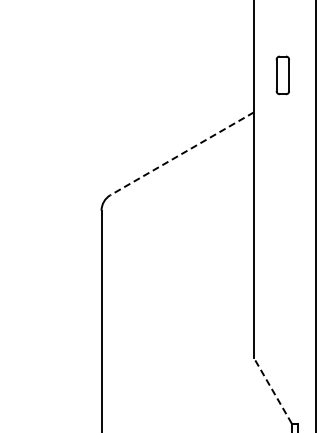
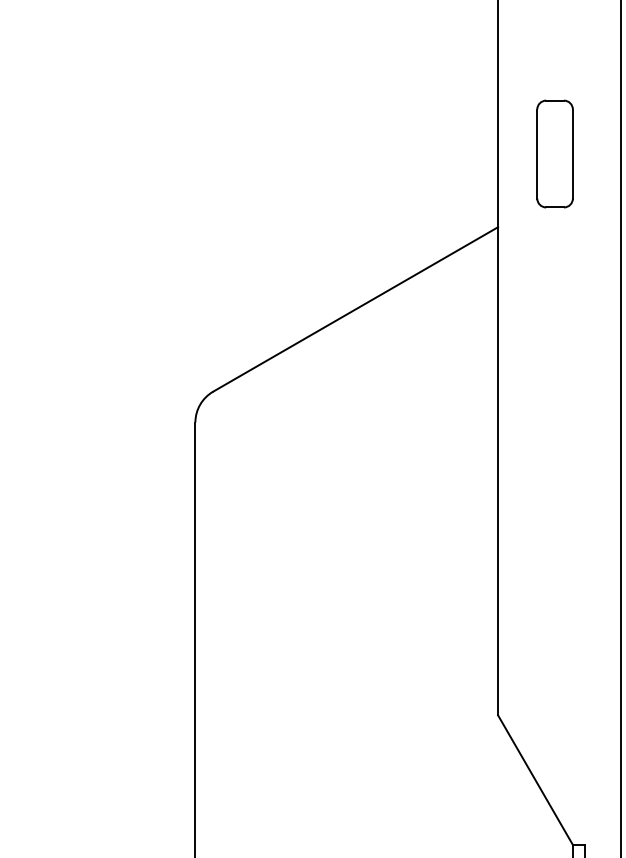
part: (282, 75) -> (554, 154), size x1.43
line: (182, 153) -> (356, 309), dashed -> solid
line: (272, 390) -> (534, 779), dashed -> solid

